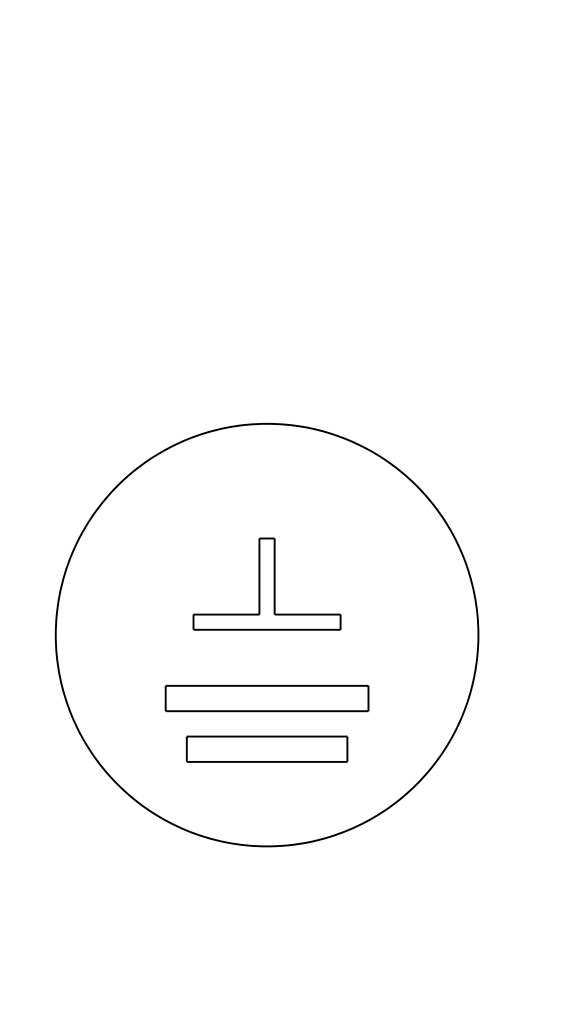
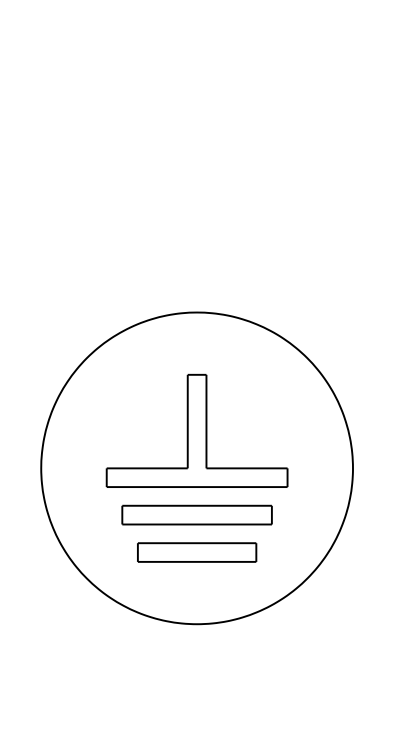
part: (266, 583) -> (196, 430), size x1.67

